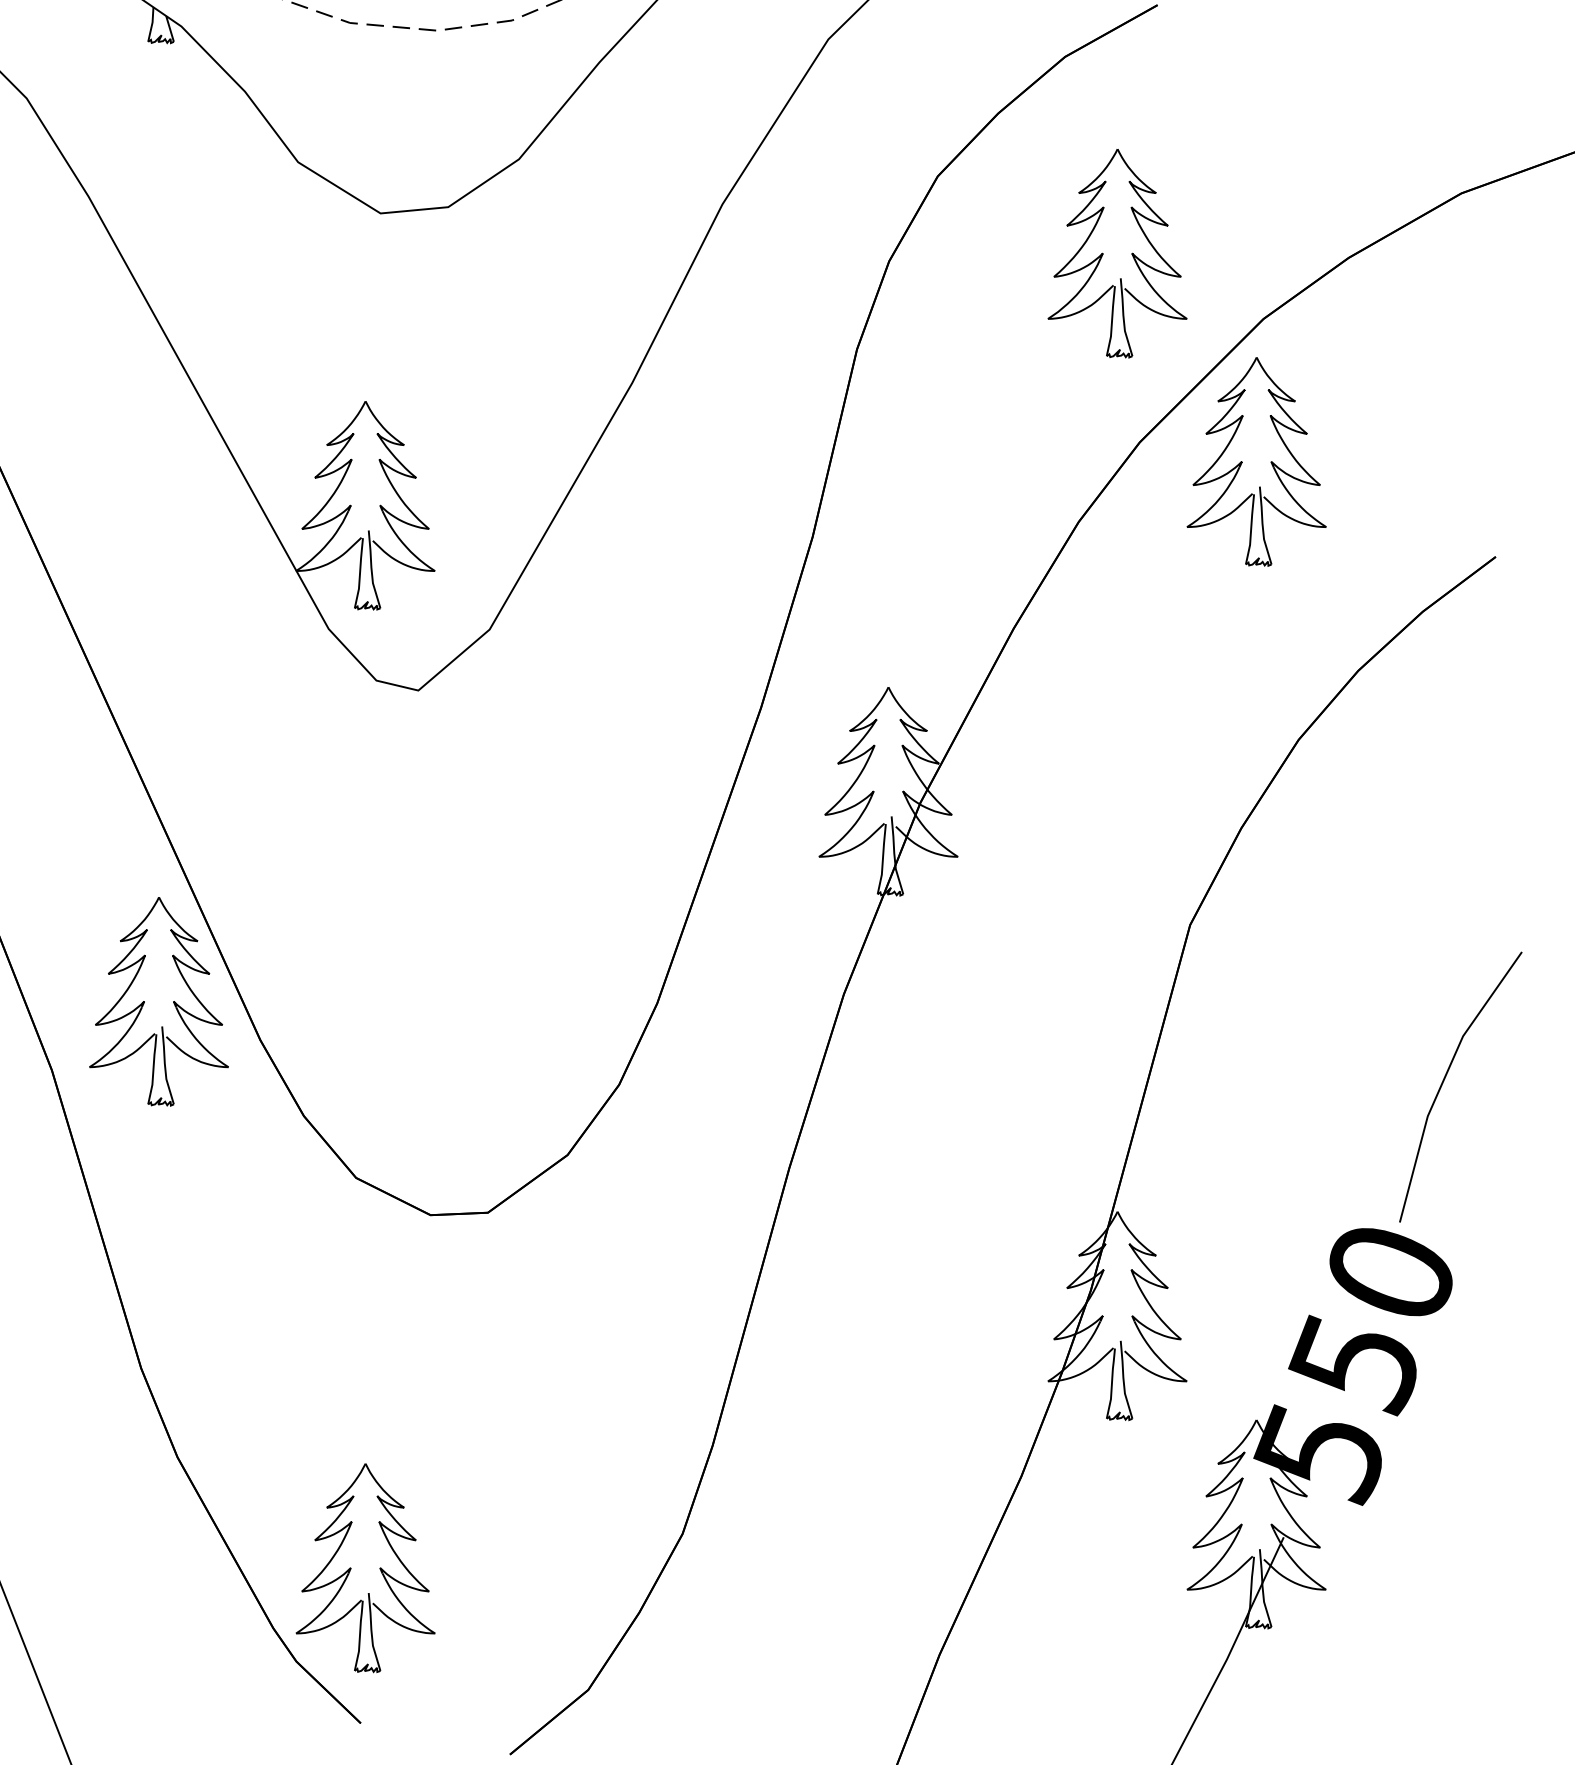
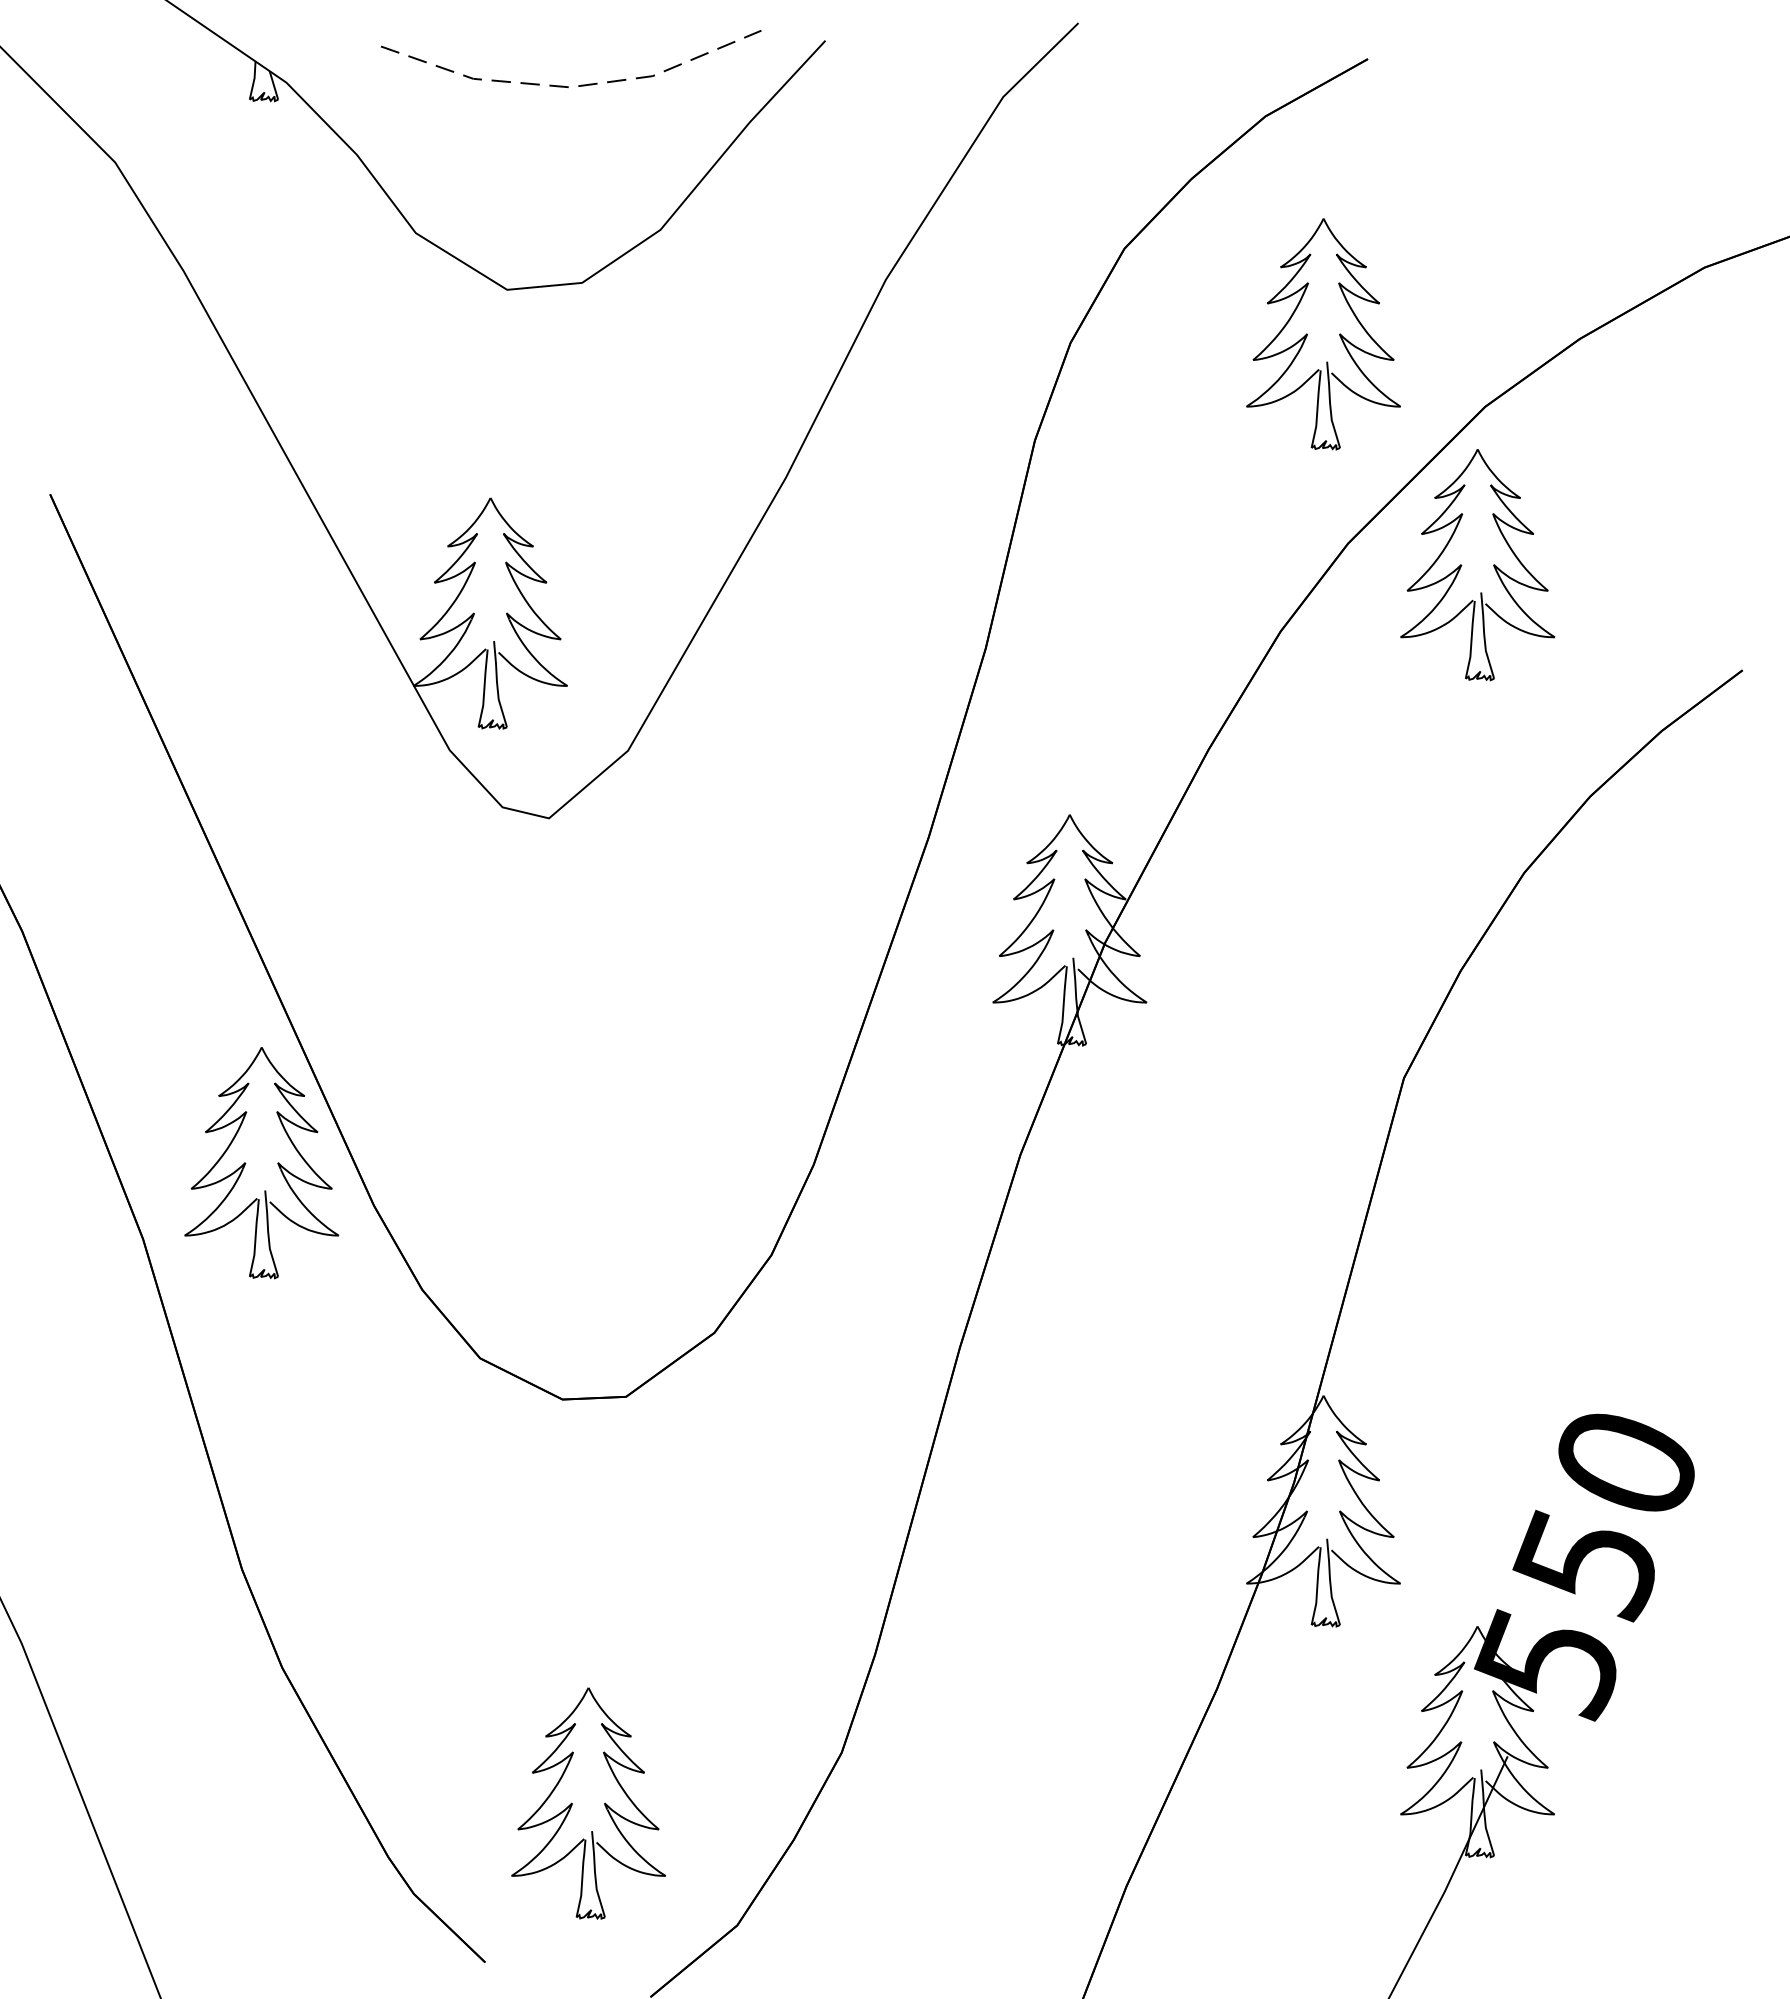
line: (1445, 1079) -> (1686, 1249), removed
part: (351, 1568) -> (572, 1803), moved

